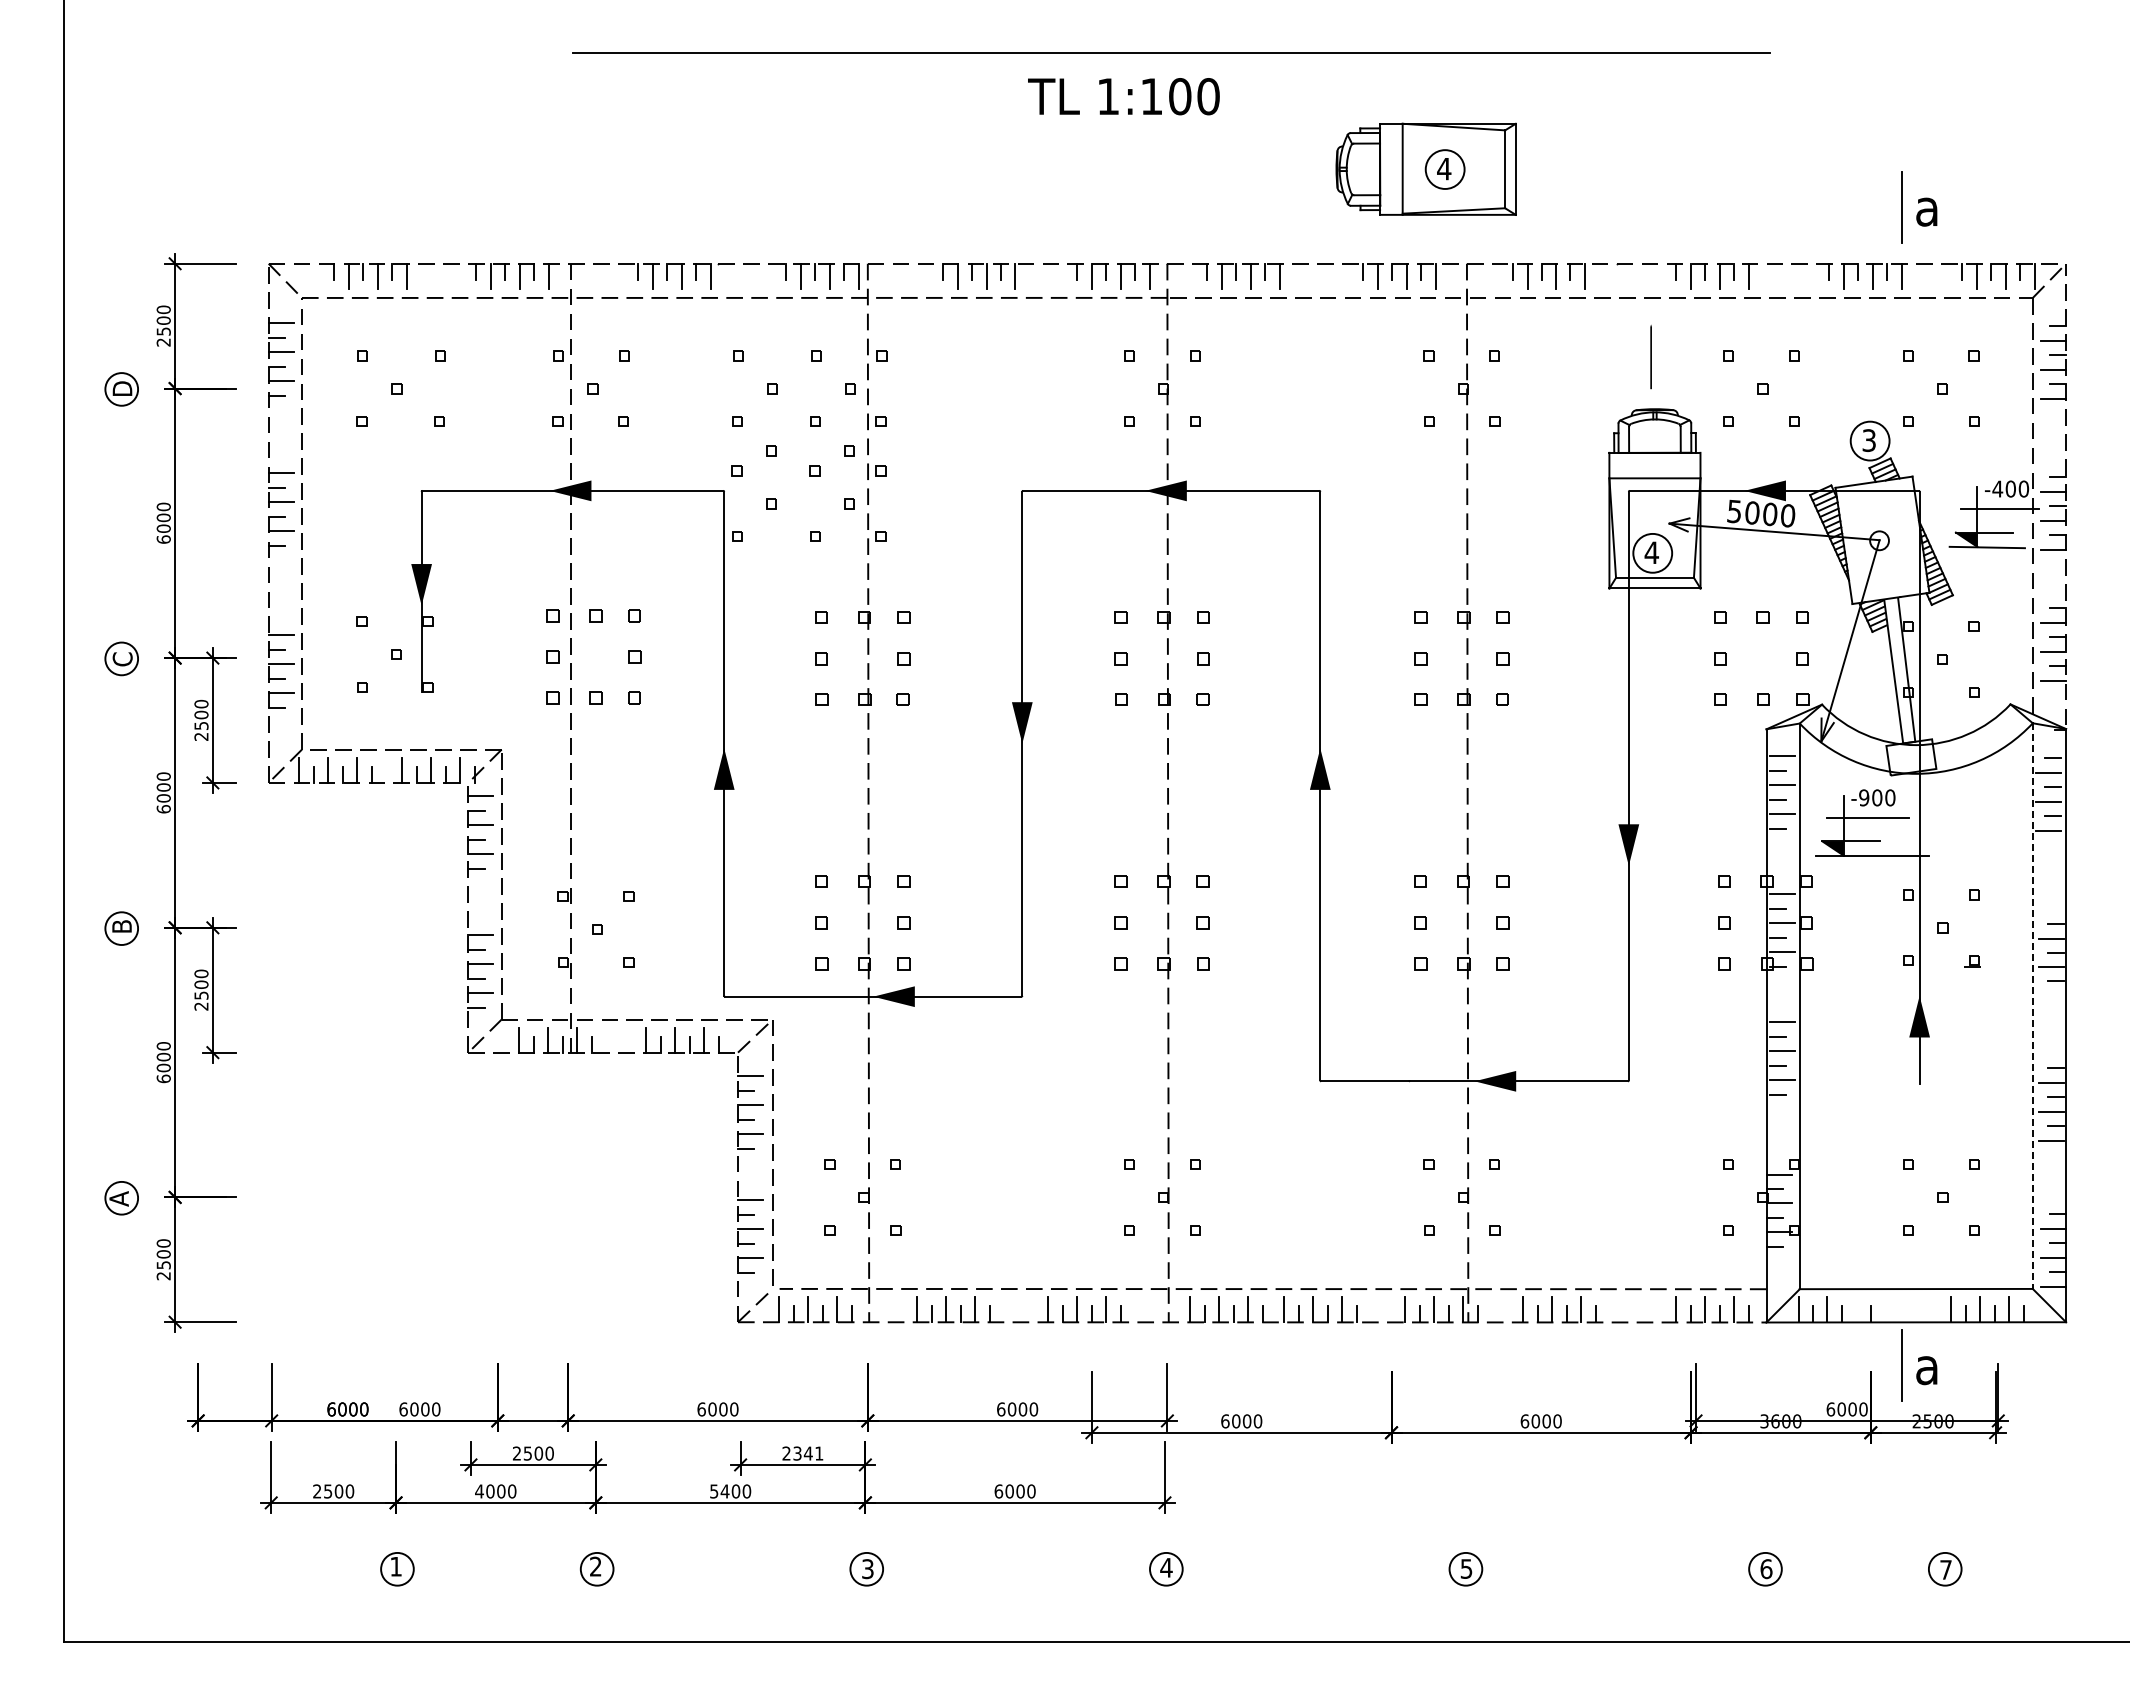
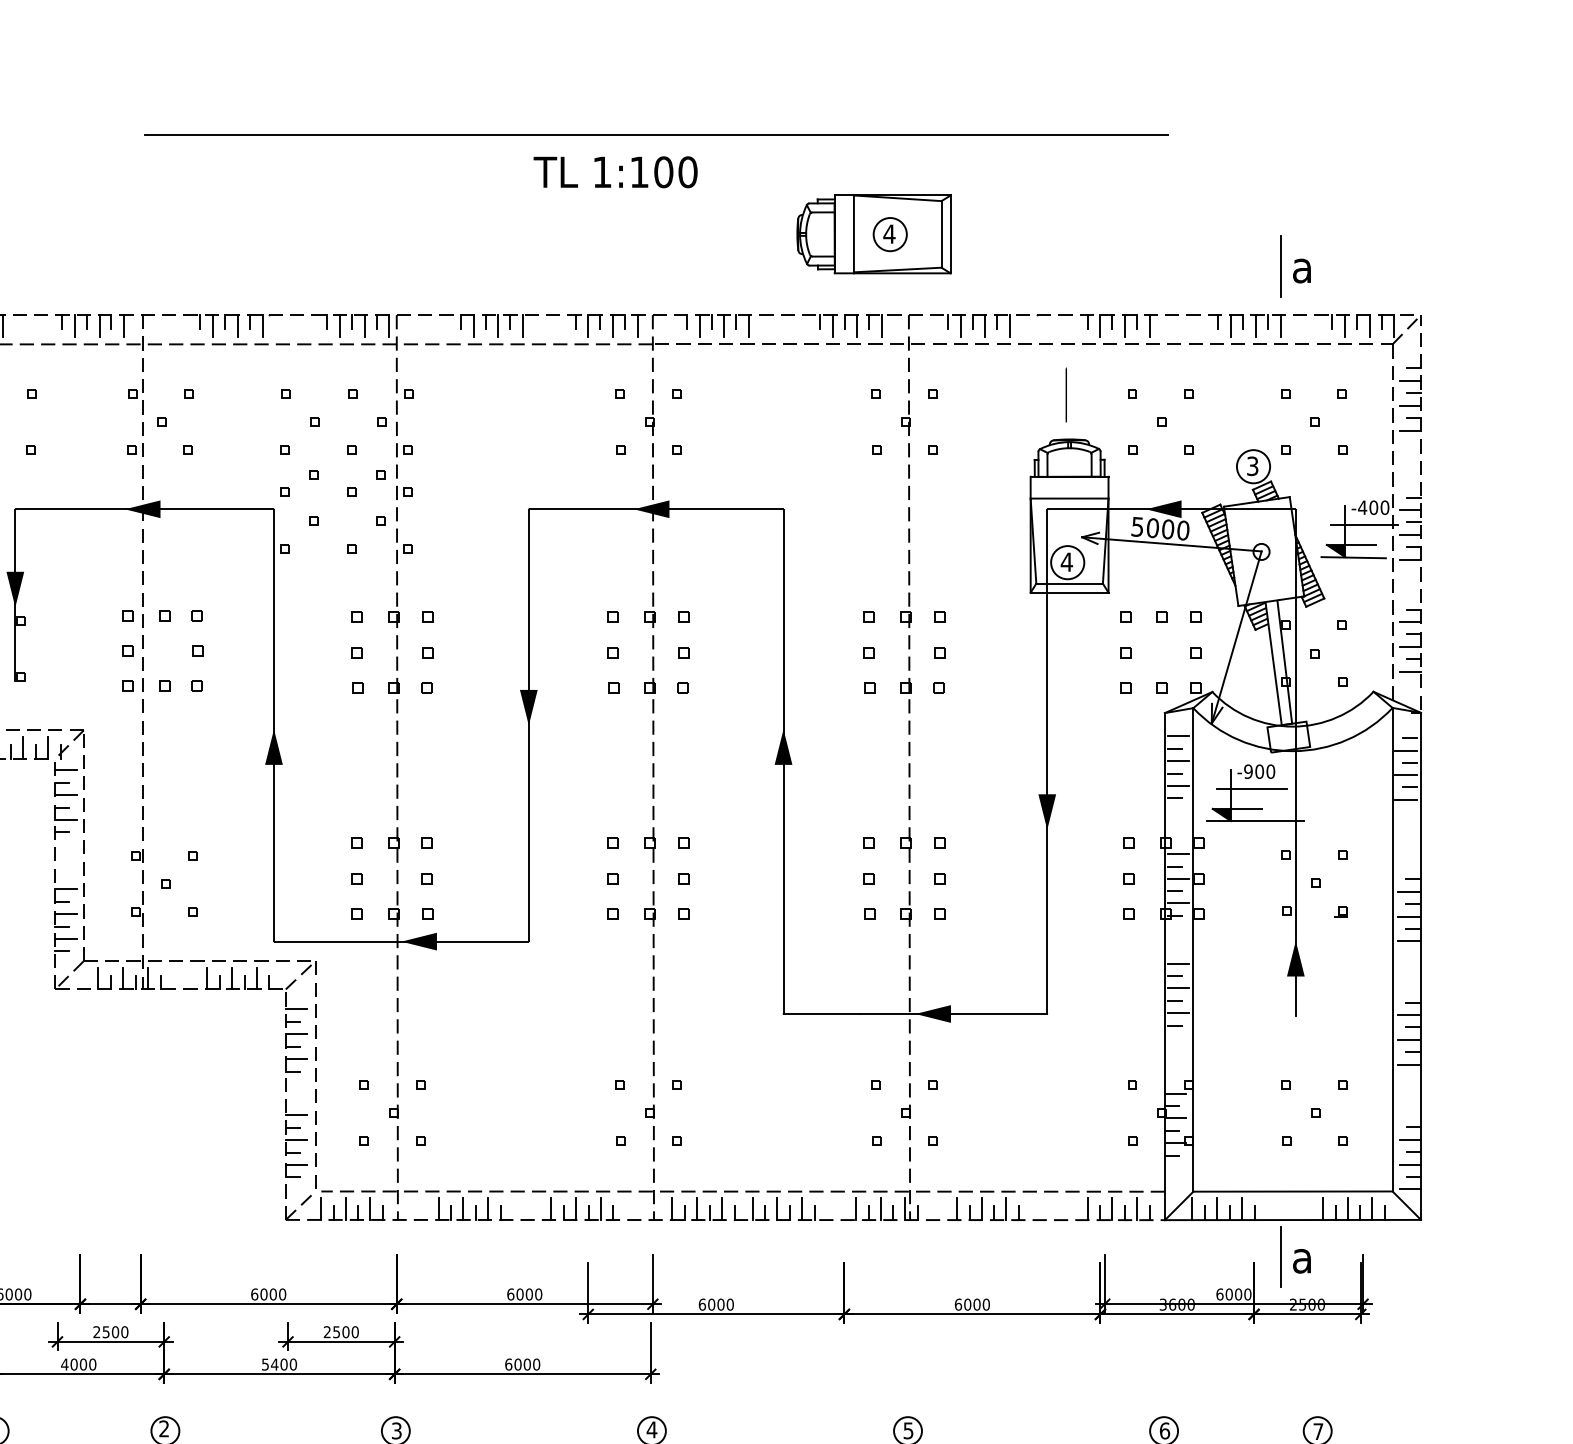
line: (2051, 996) -> (1408, 941), added
line: (2032, 1006) -> (1392, 950), dashed -> solid
line: (1856, 1309) -> (1241, 1209), added
text: (808, 1453) -> (346, 1332), 2341 -> 2500

